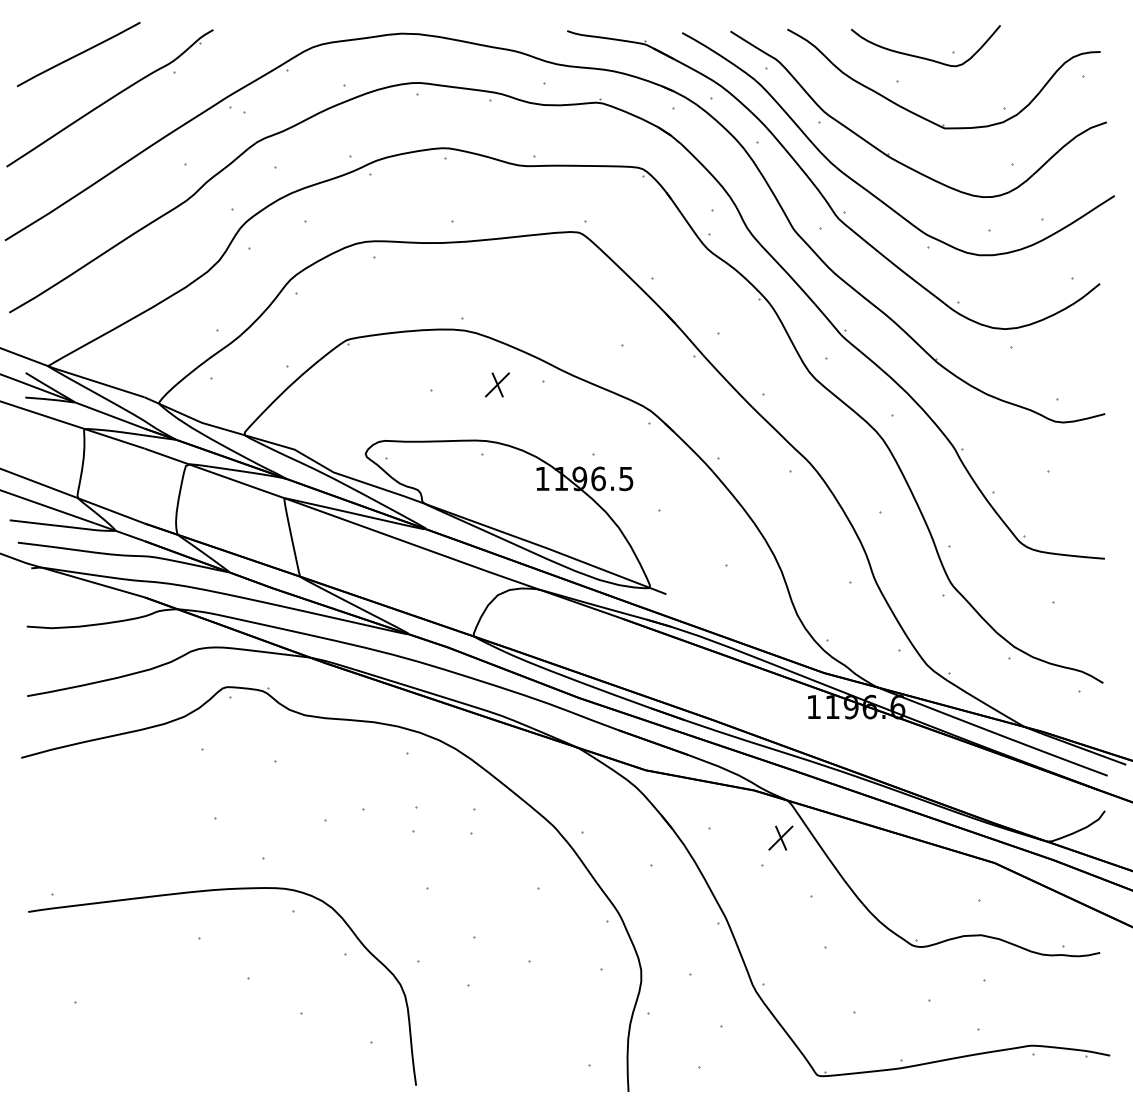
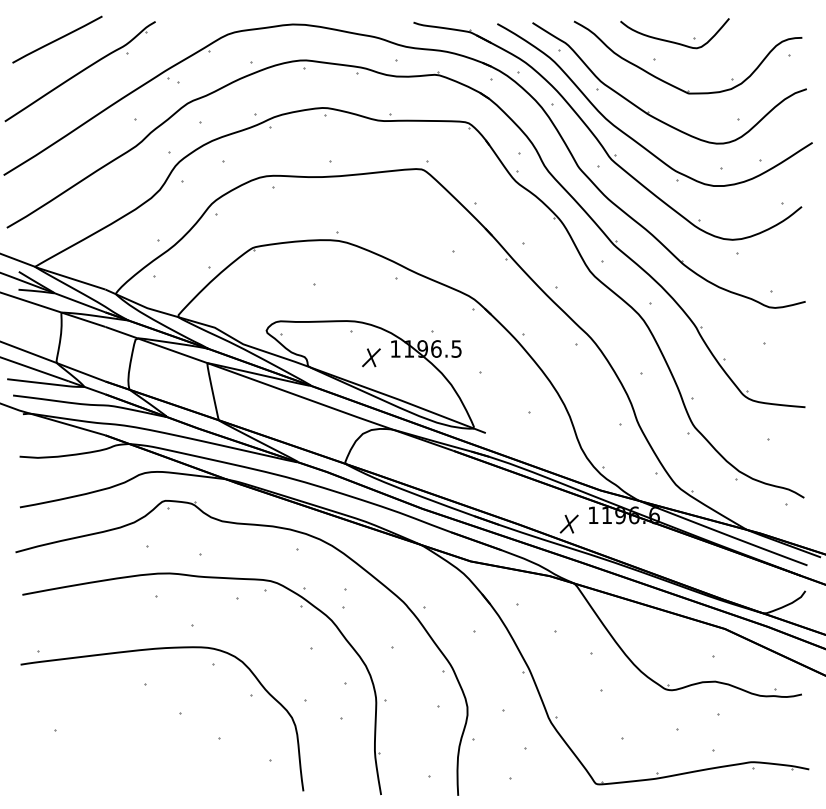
part: (497, 384) -> (371, 357), moved
part: (289, 793) -> (211, 578), added
part: (780, 837) -> (568, 523), moved

